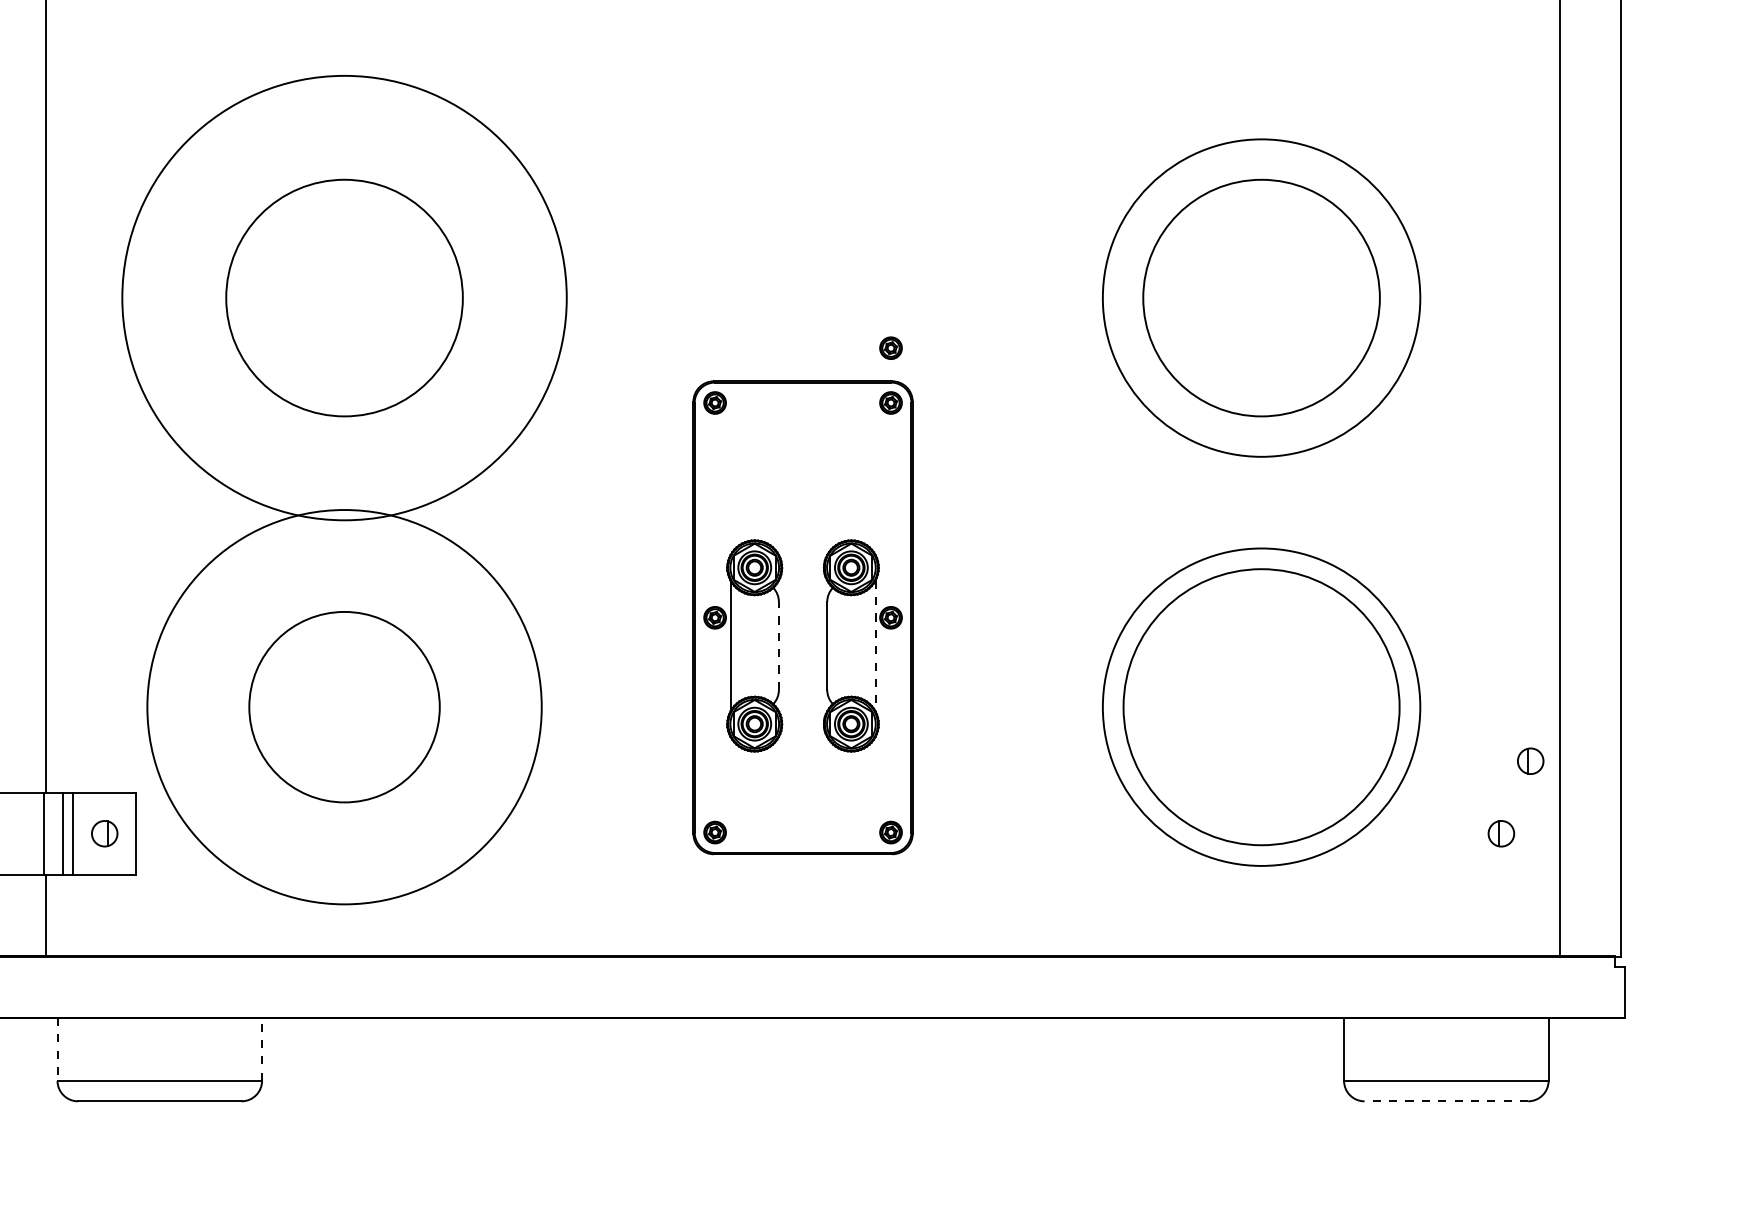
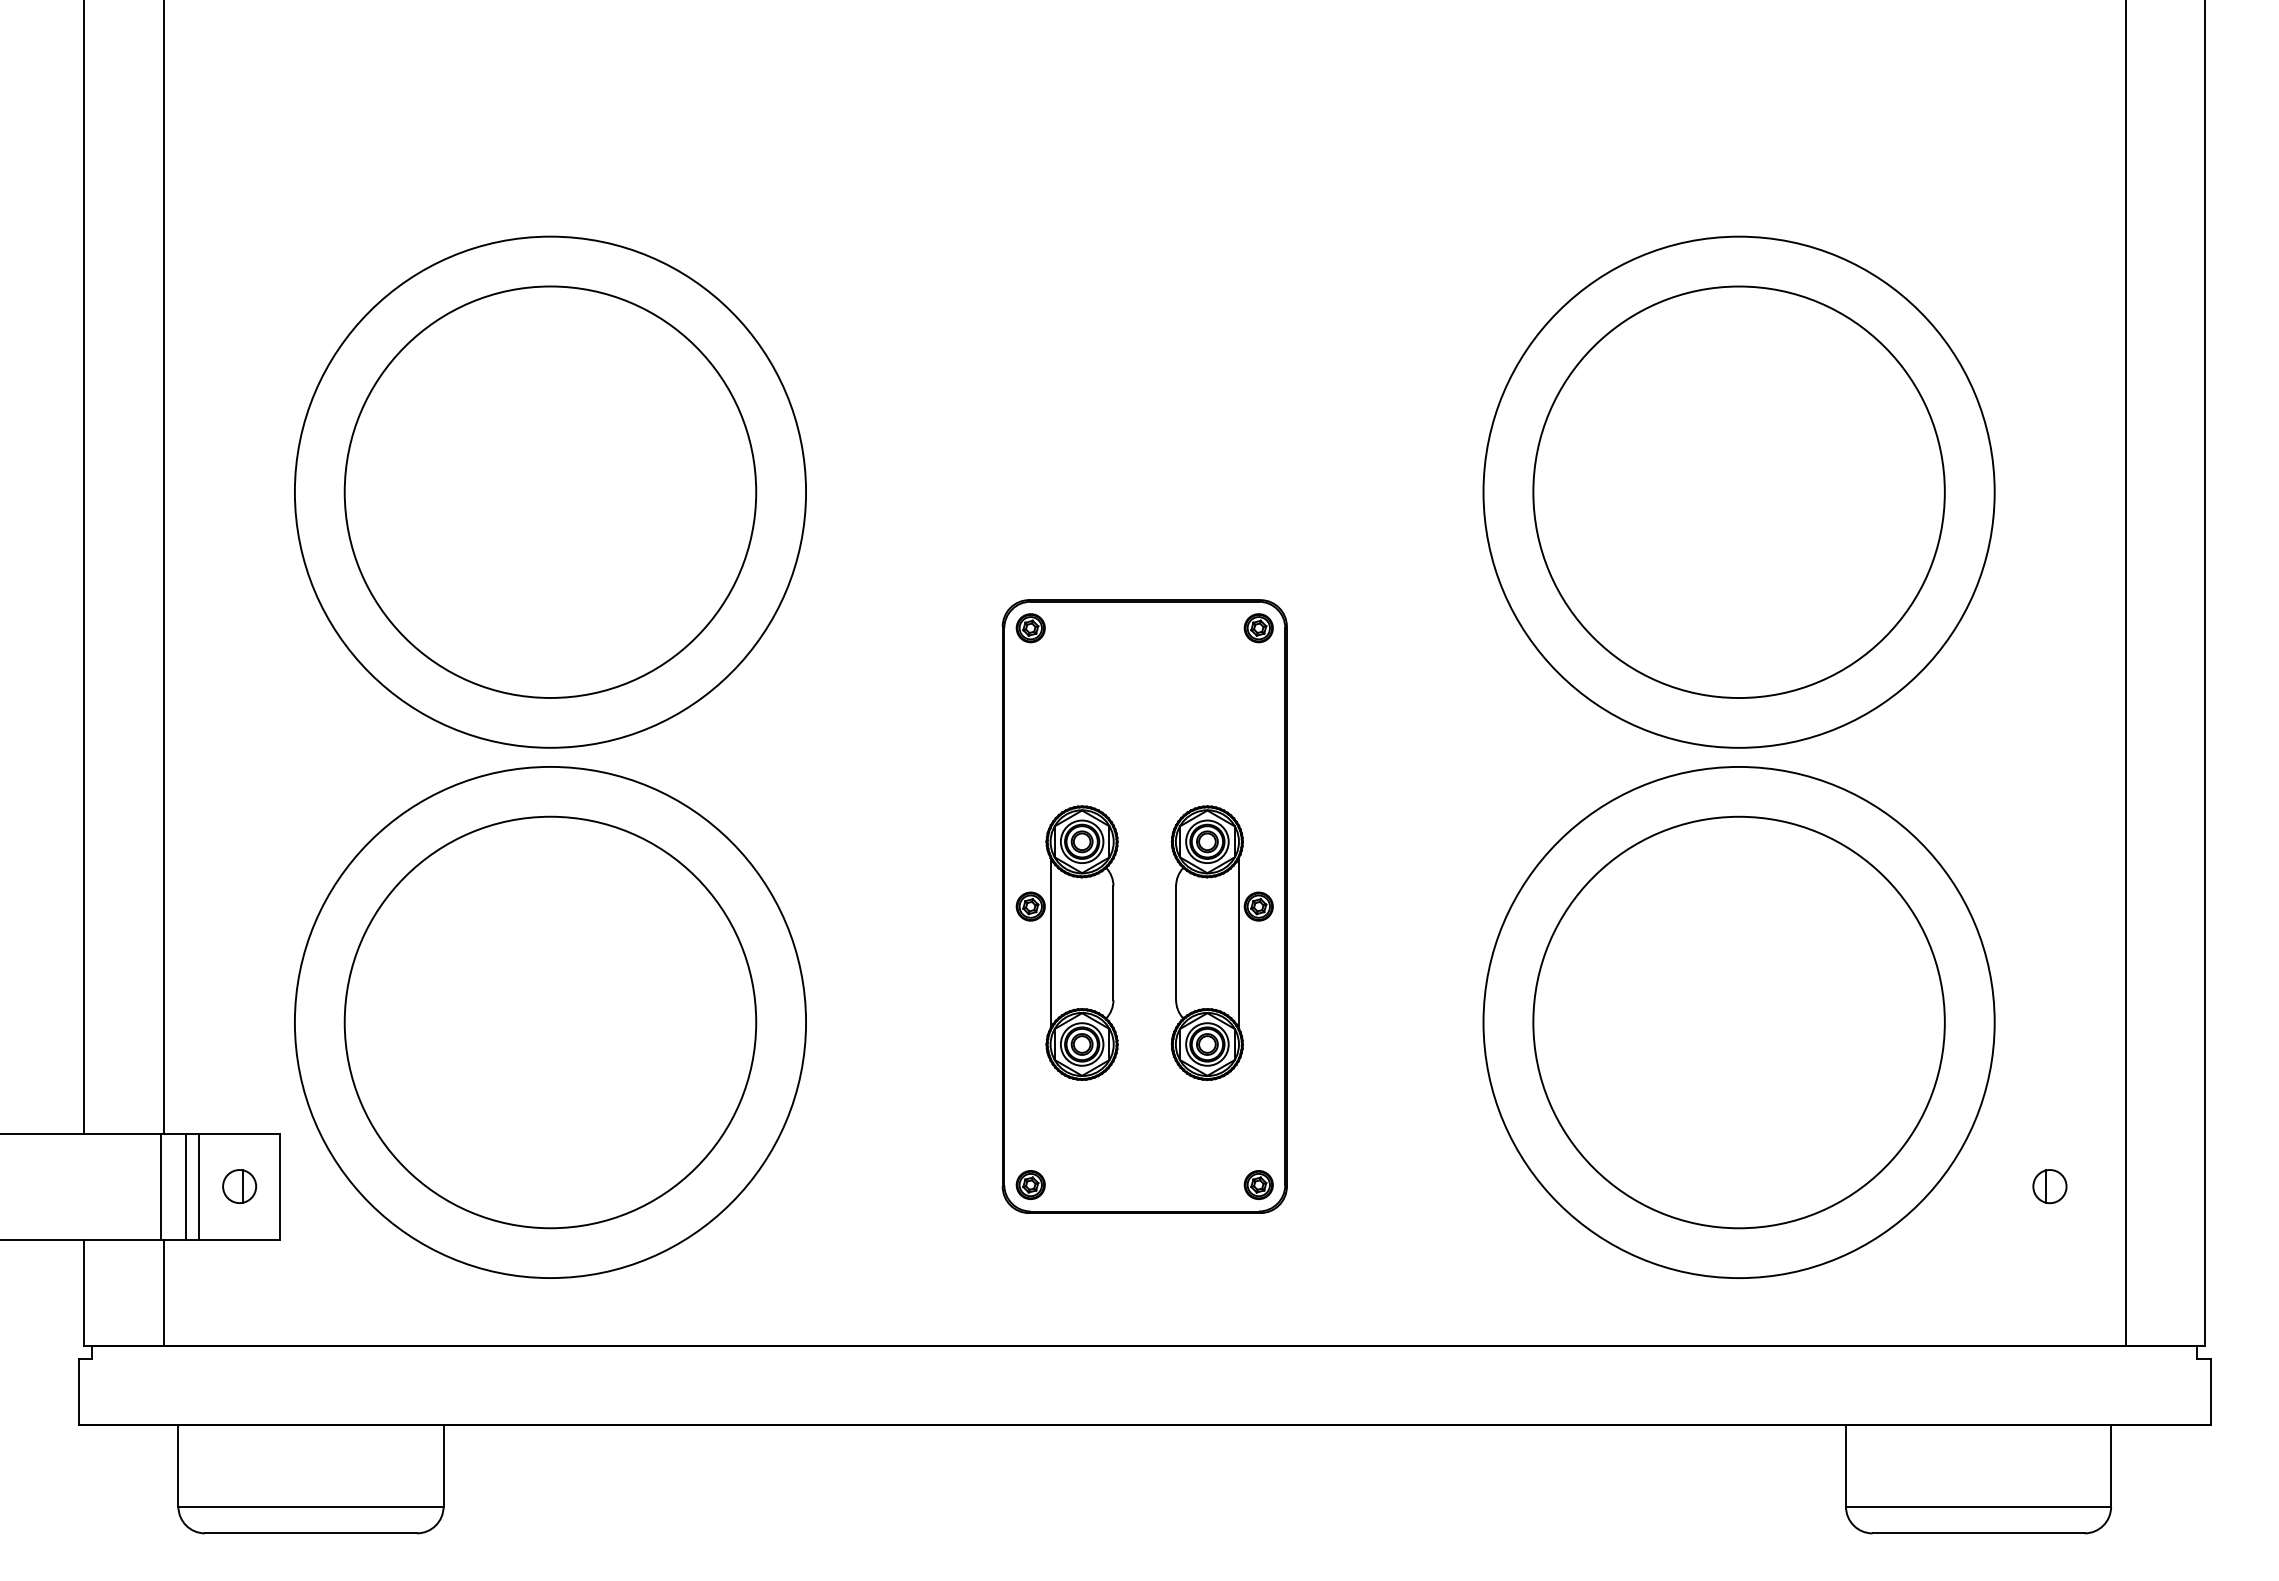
circle: (344, 297) -> (550, 491), size x0.71
circle: (344, 297) -> (550, 491), size x1.67
circle: (1261, 297) -> (1738, 491), size x1.67
part: (890, 348) -> (1258, 557), removed
line: (778, 645) -> (1113, 942), dashed -> solid
line: (875, 646) -> (1238, 943), dashed -> solid
circle: (344, 707) -> (550, 1022), size x1.67
circle: (1261, 707) -> (1738, 1022), size x1.43
part: (1530, 761) -> (2087, 1092), removed
line: (57, 1049) -> (178, 1466), dashed -> solid
line: (262, 1049) -> (443, 1466), dashed -> solid
line: (1446, 1101) -> (1978, 1533), dashed -> solid

